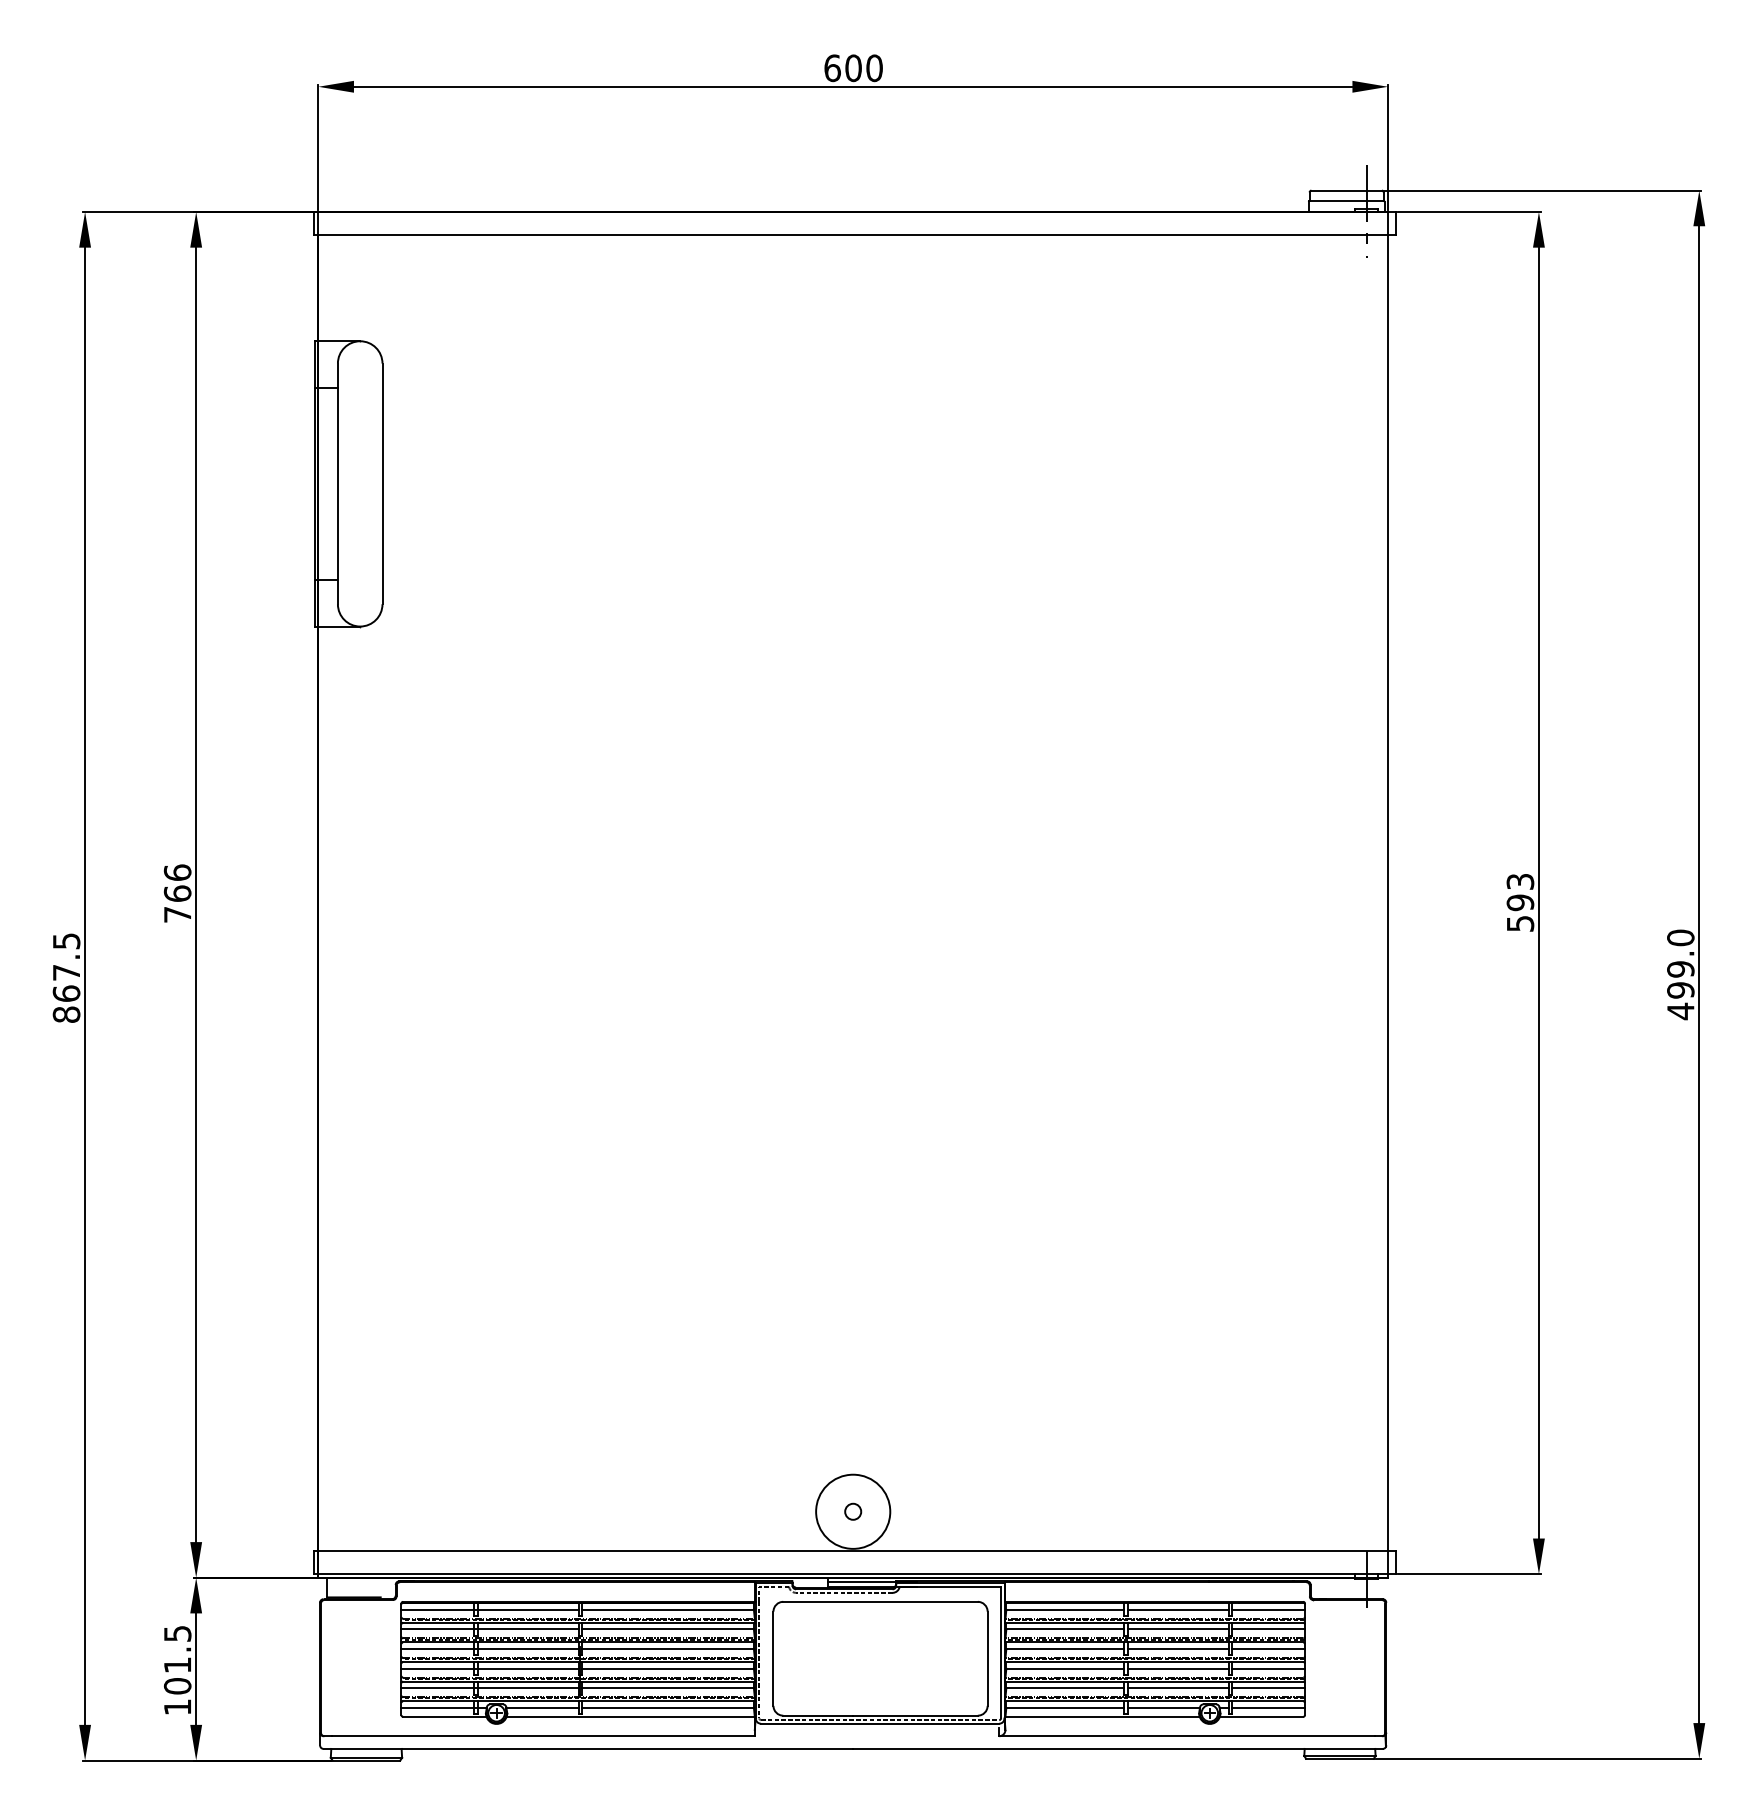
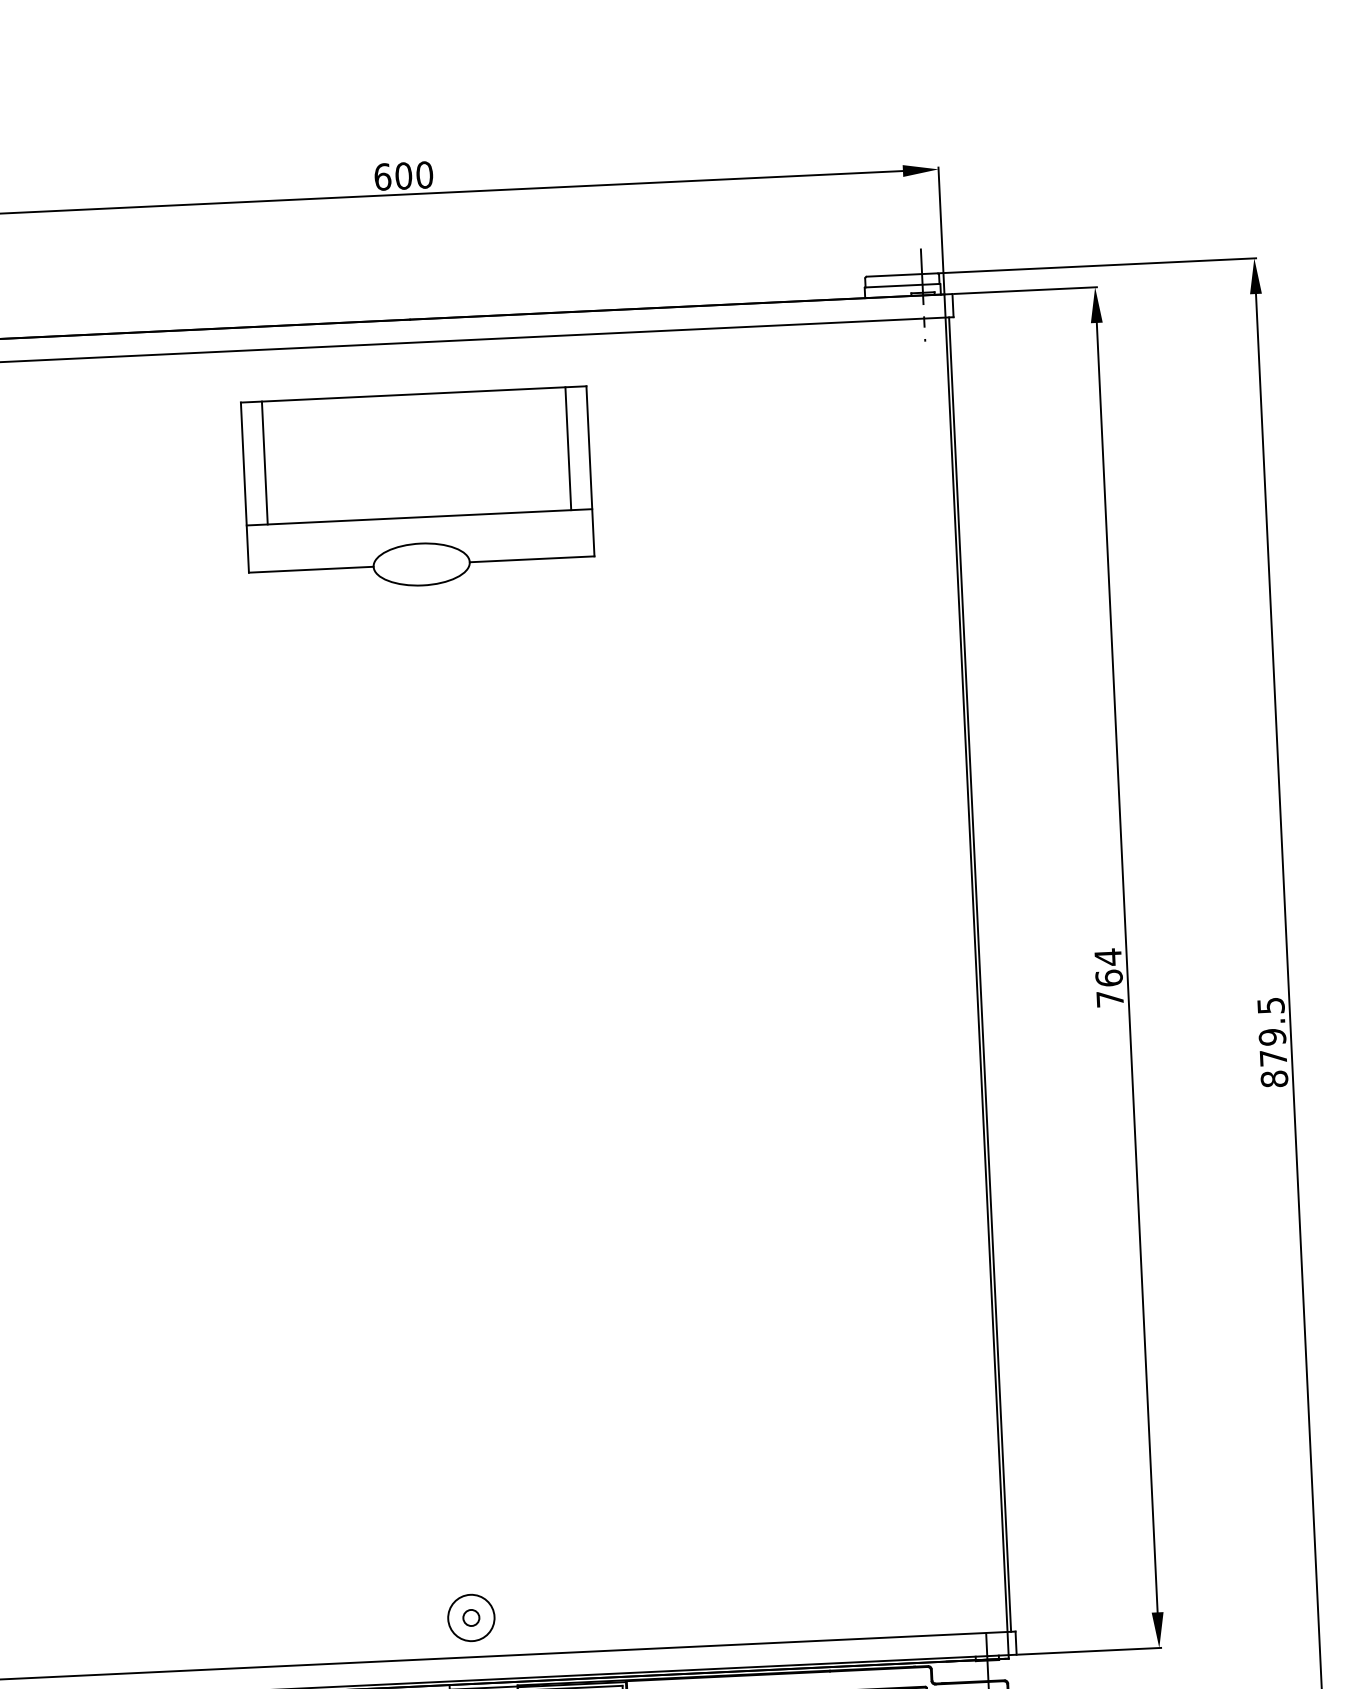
part: (852, 382) -> (417, 489), added
line: (1391, 893) -> (979, 975), added
text: (1520, 902) -> (1109, 977), 593 -> 764
text: (1680, 974) -> (1272, 1042), 499.0 -> 879.5
circle: (853, 1511) -> (471, 1617), size x0.62

